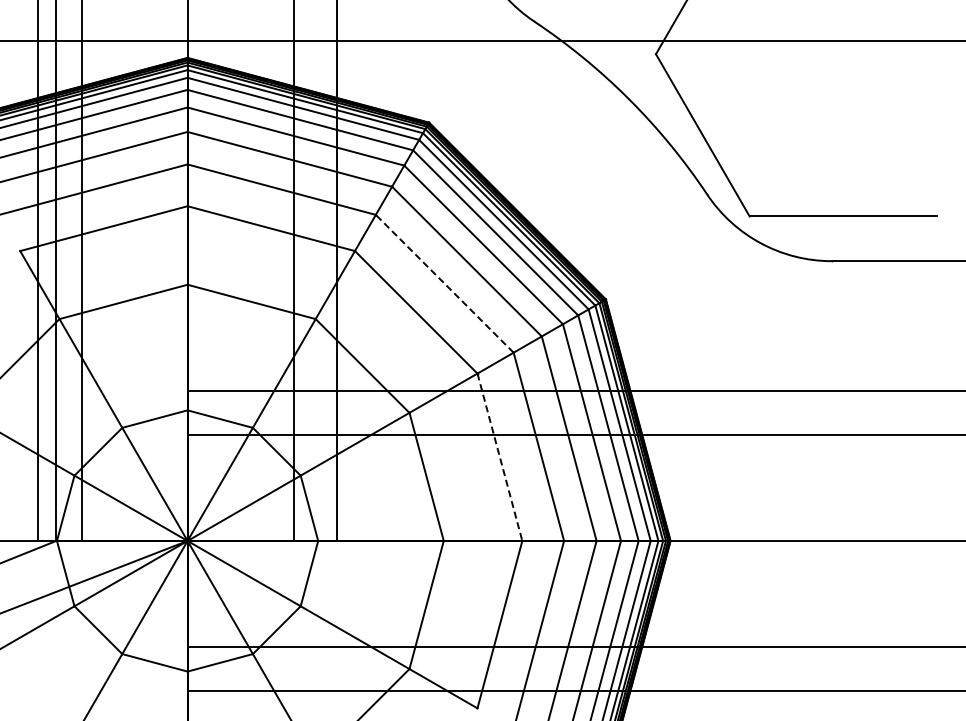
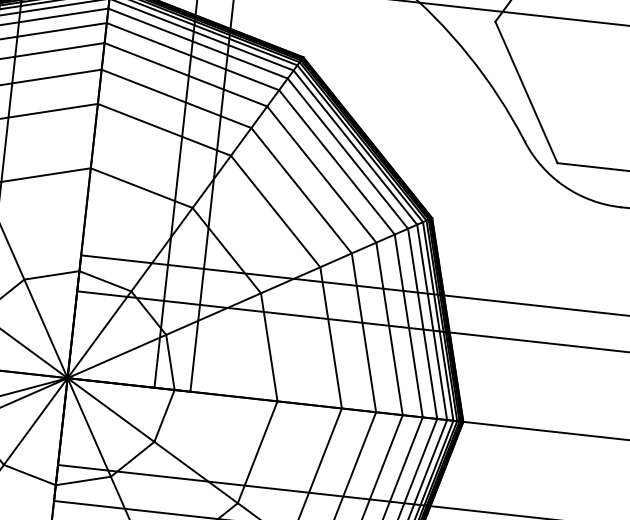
line: (444, 283) -> (301, 190), dashed -> solid
line: (499, 457) -> (330, 338), dashed -> solid

